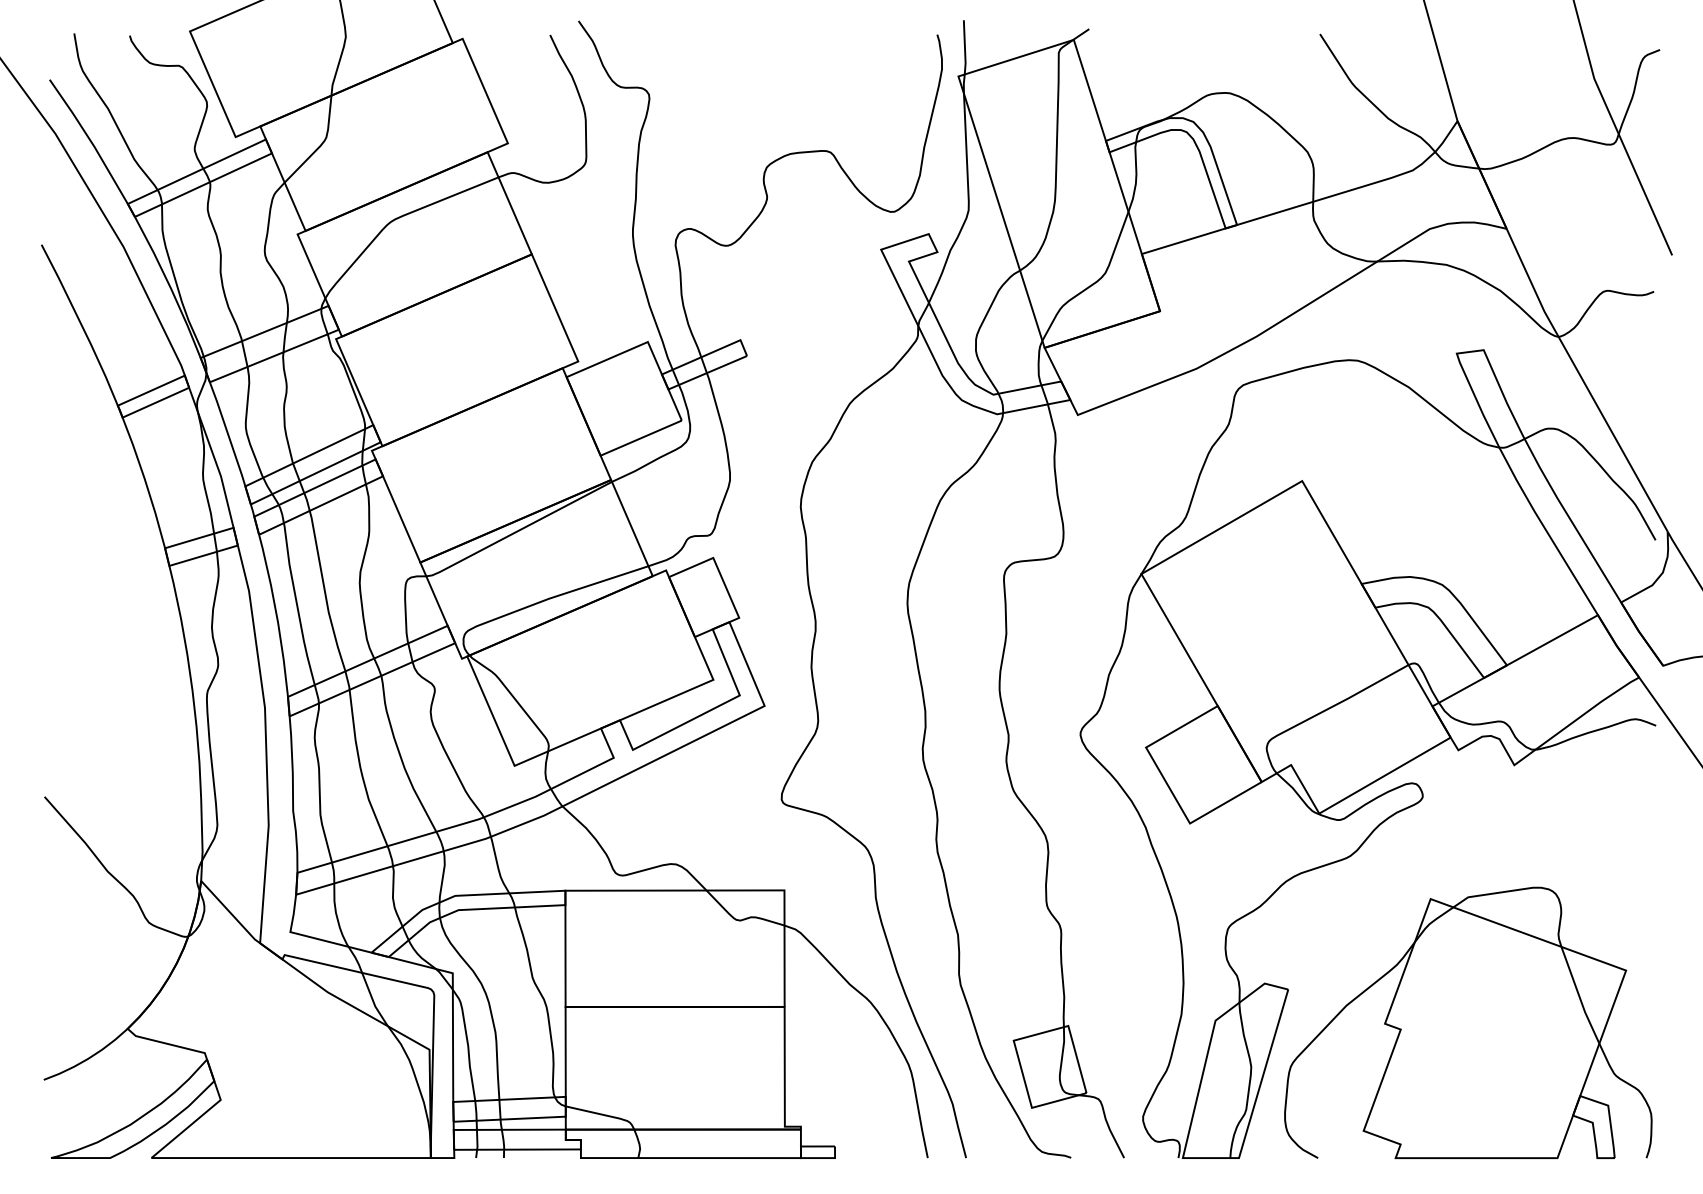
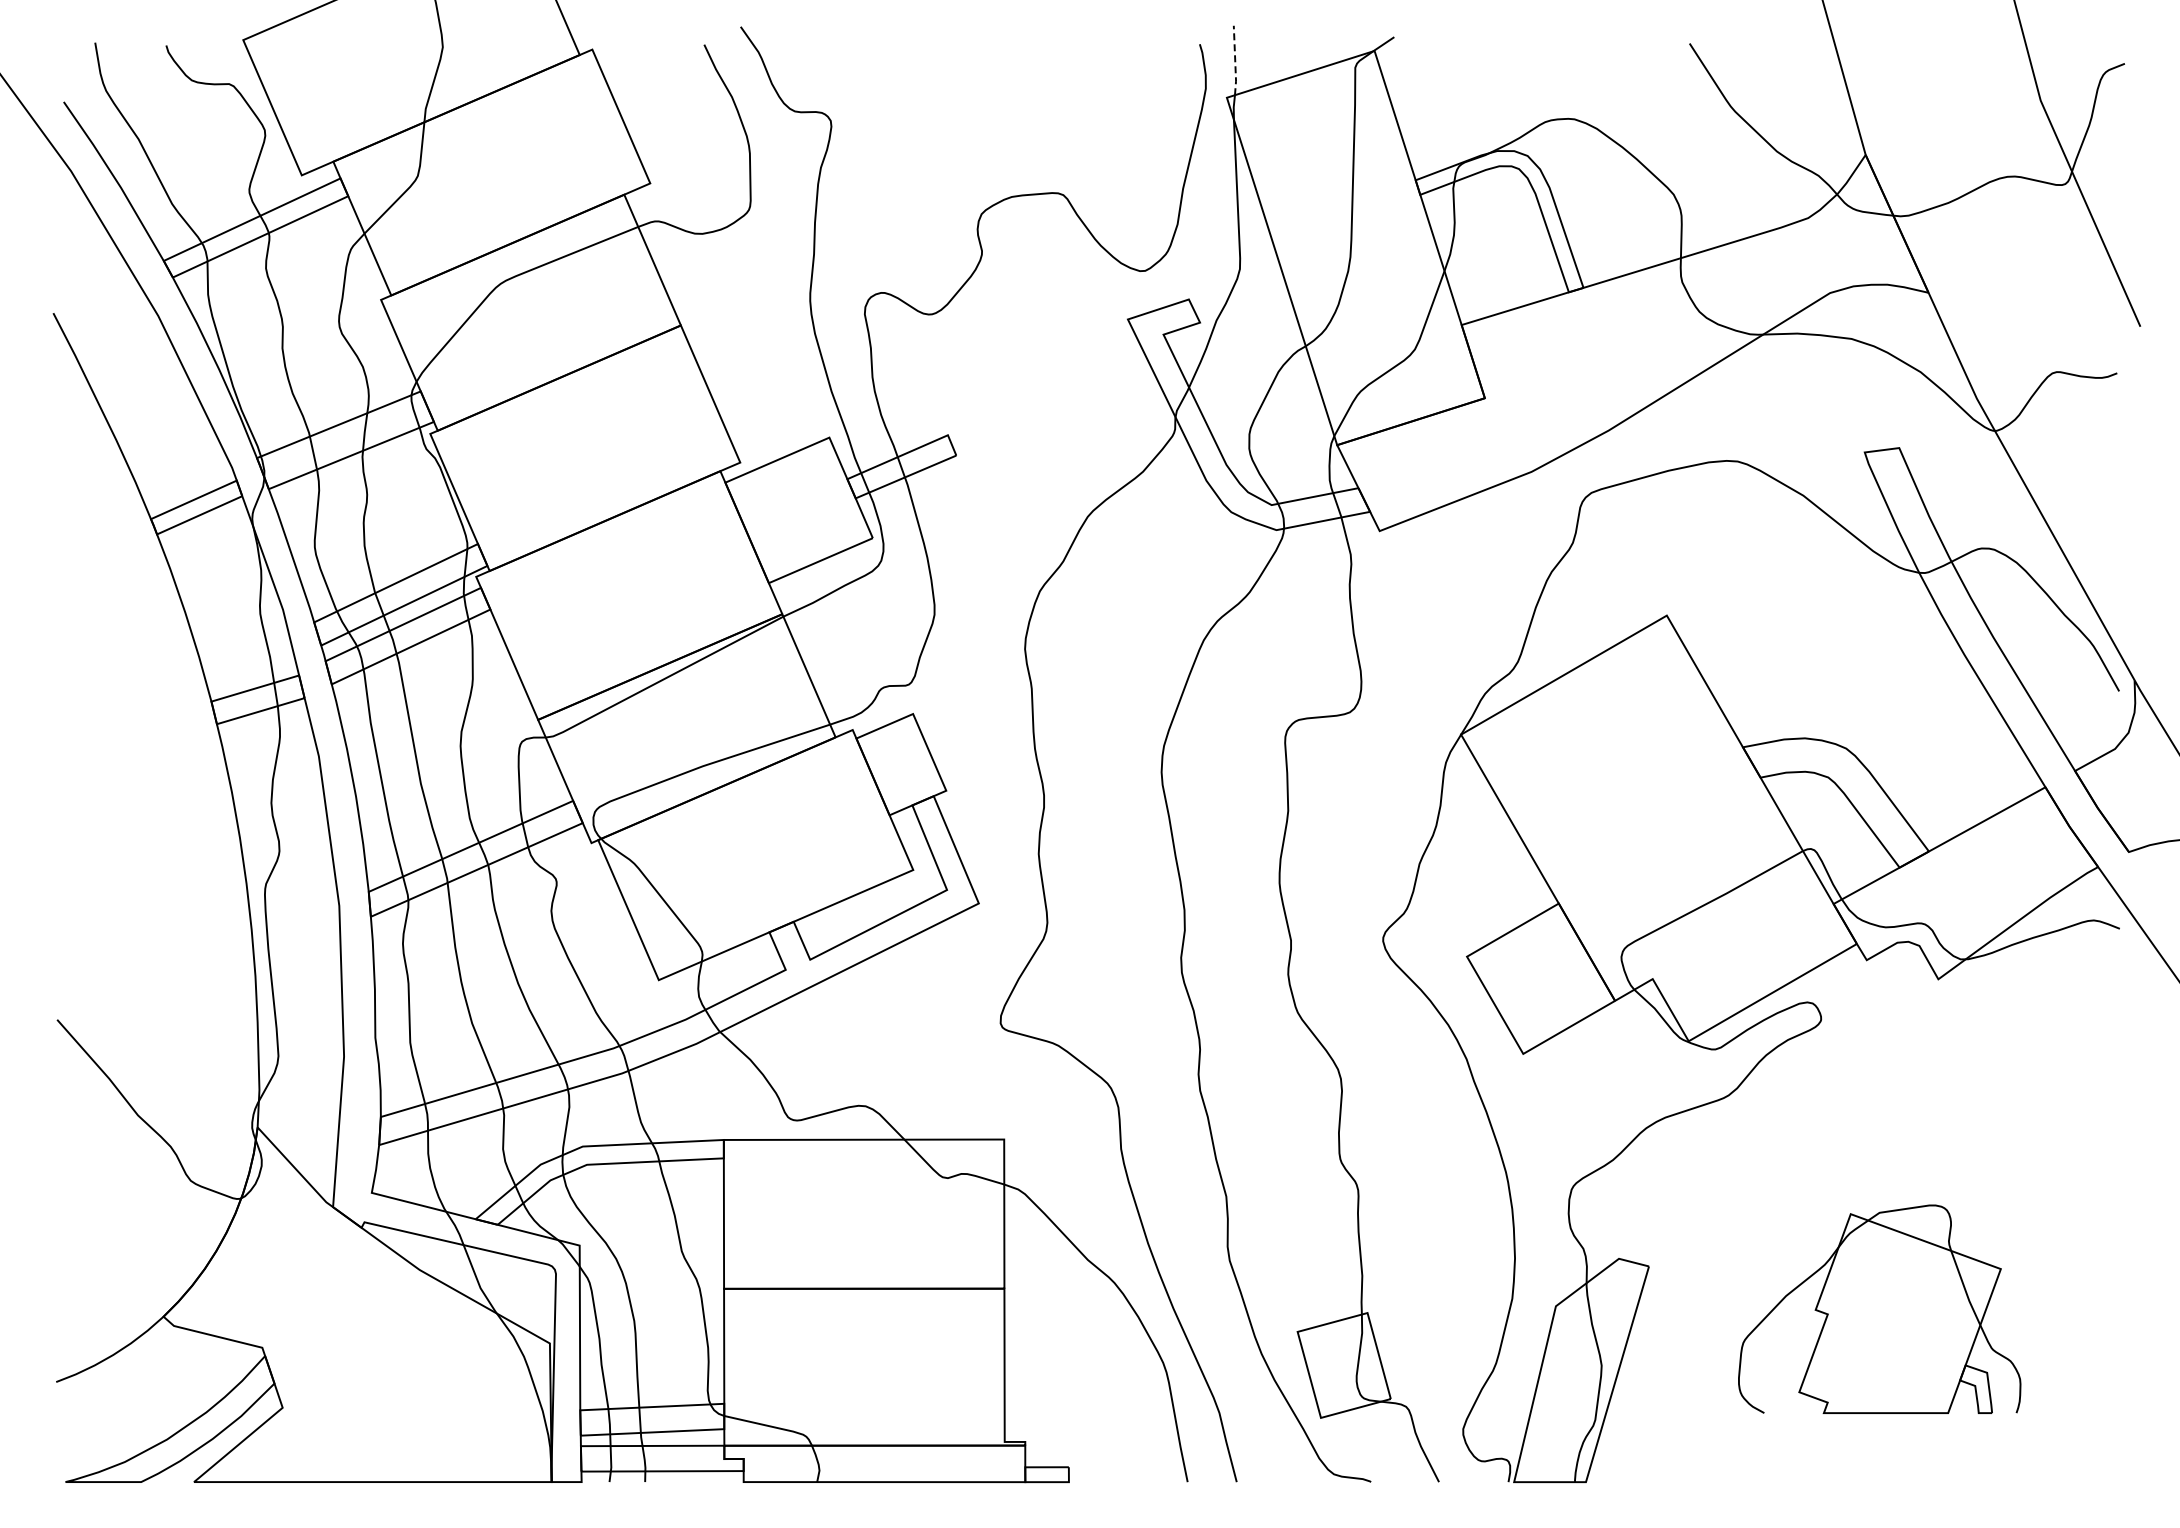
line: (965, 48) -> (1235, 61), solid -> dashed
part: (1468, 1023) -> (1879, 1309), size x0.6

